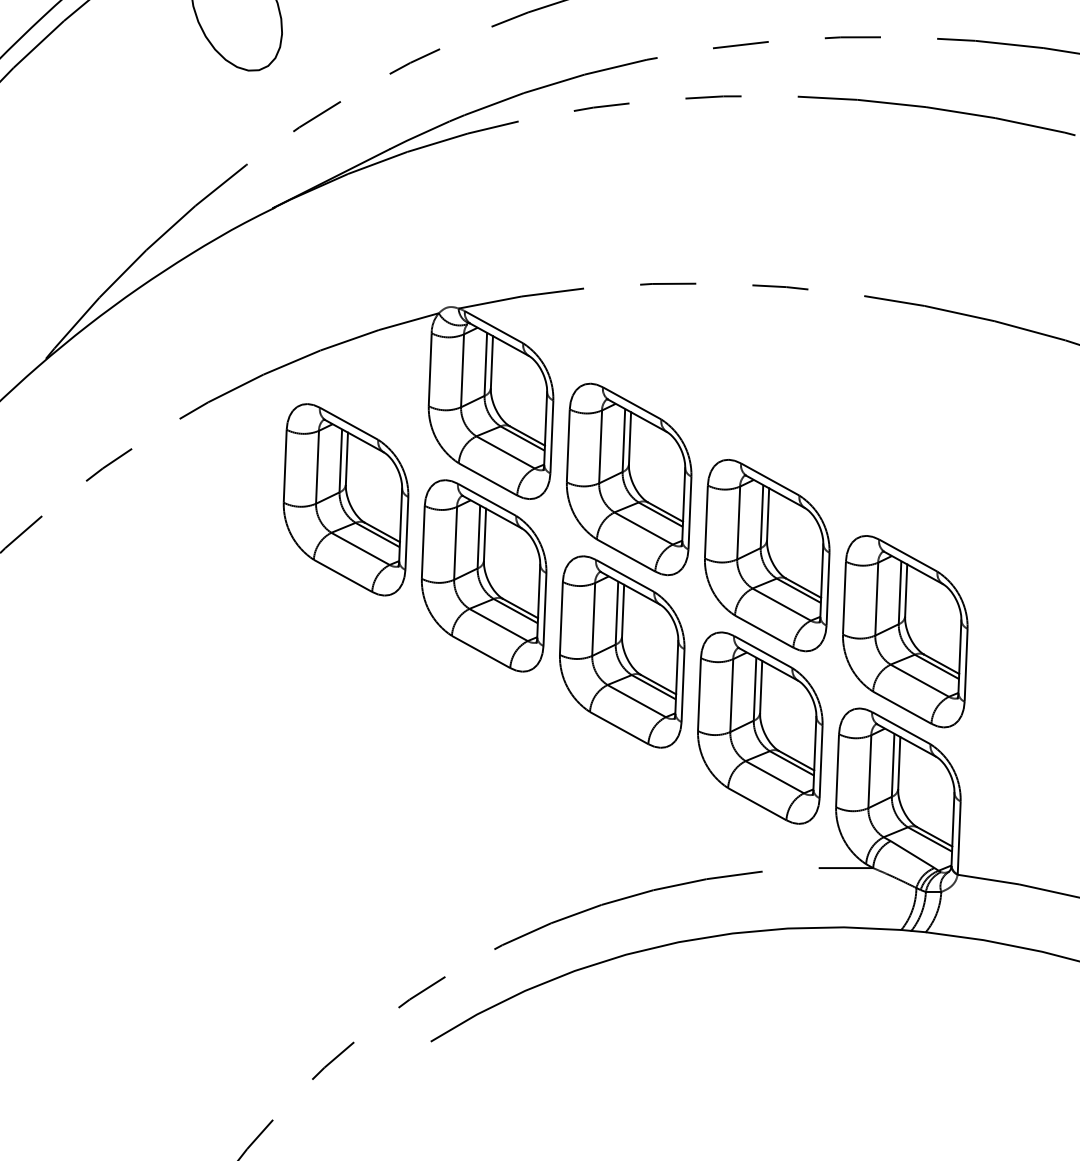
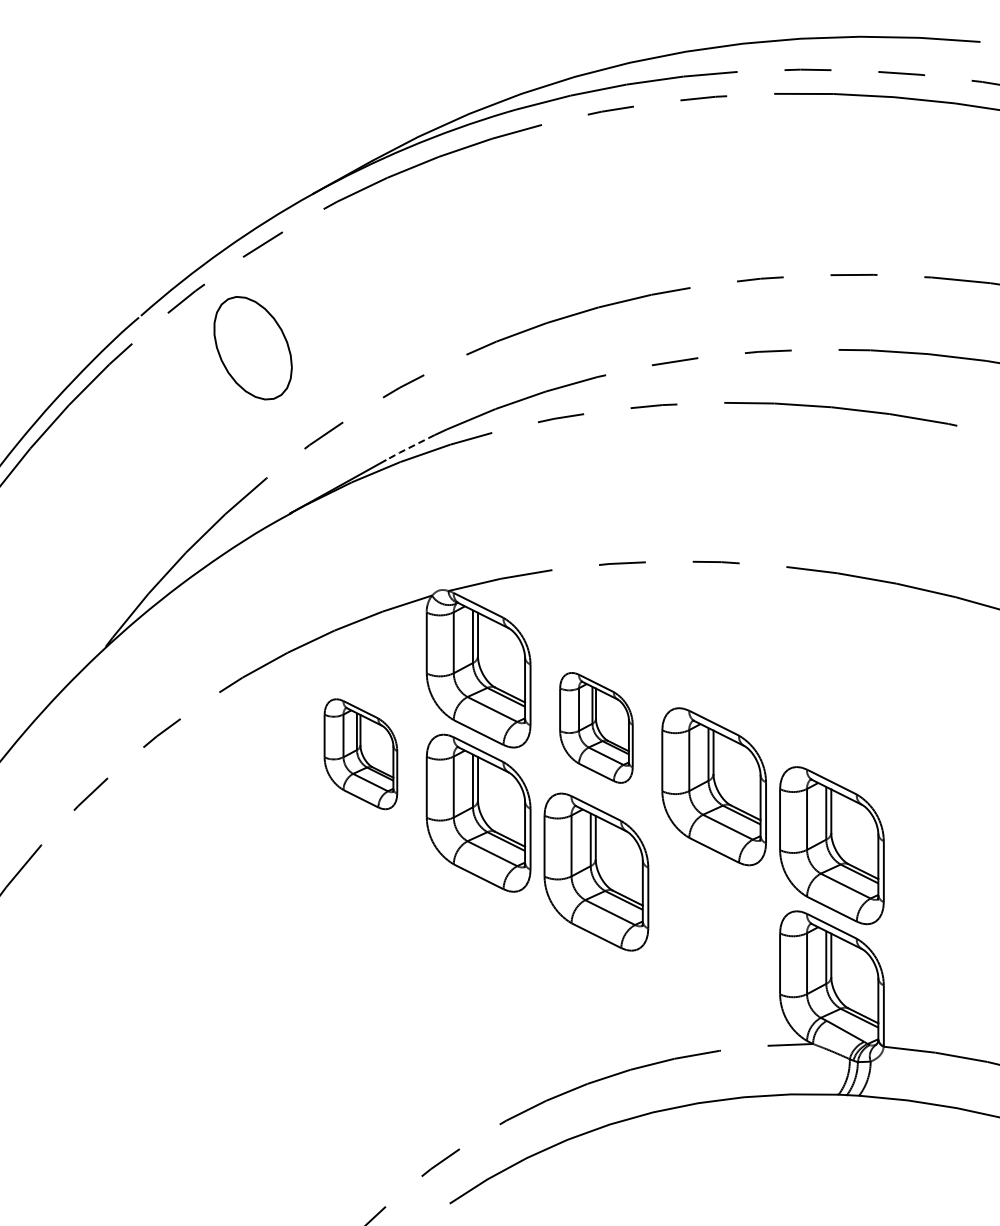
line: (418, 134) -> (409, 447), solid -> dashed
part: (629, 478) -> (596, 727), size x0.7
part: (345, 498) -> (360, 753), size x0.7
part: (759, 727) -> (713, 930), removed

